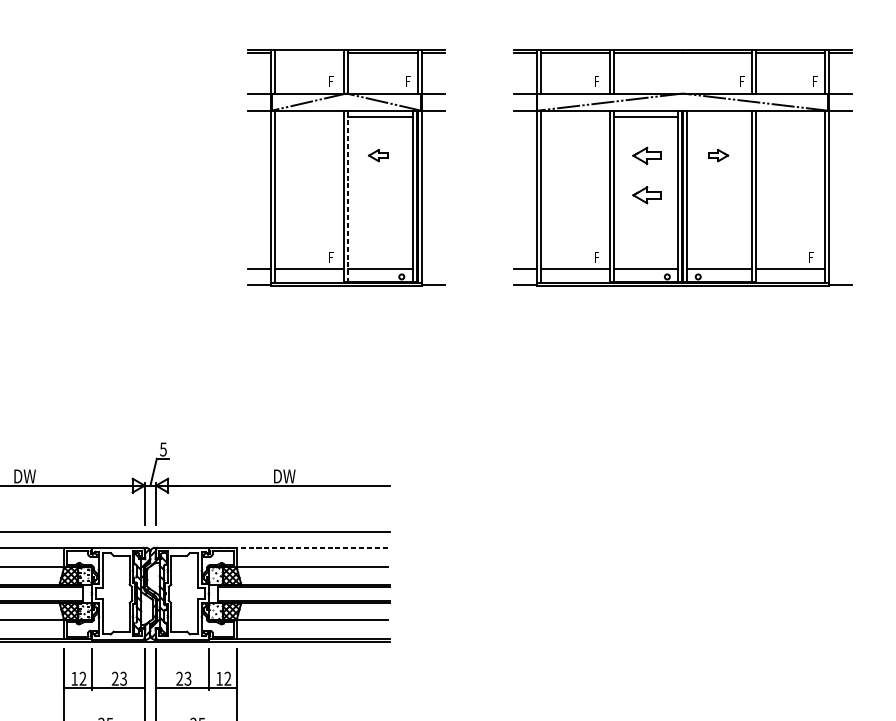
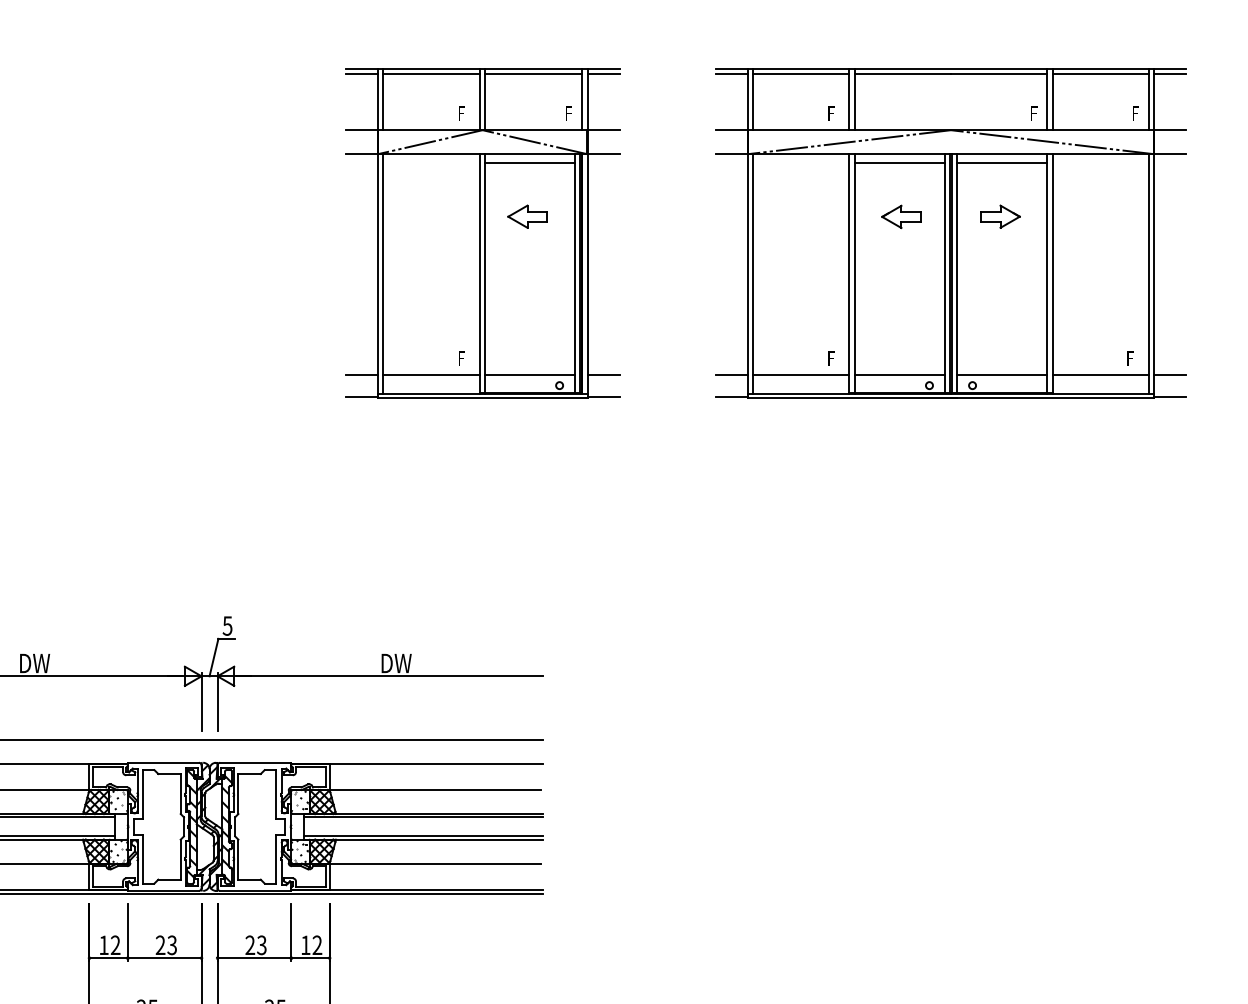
line: (309, 53) -> (431, 74), added
line: (719, 117) -> (1002, 163), added
part: (378, 155) -> (527, 216), size x1.43
part: (718, 155) -> (1000, 216), size x1.43
part: (647, 195) -> (901, 271), removed
line: (348, 196) -> (485, 273), dashed -> solid
line: (433, 269) -> (603, 375), added
line: (840, 269) -> (1170, 375), added
line: (299, 548) -> (417, 763), dashed -> solid

